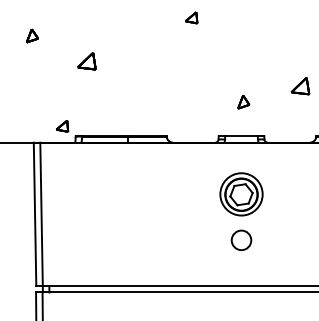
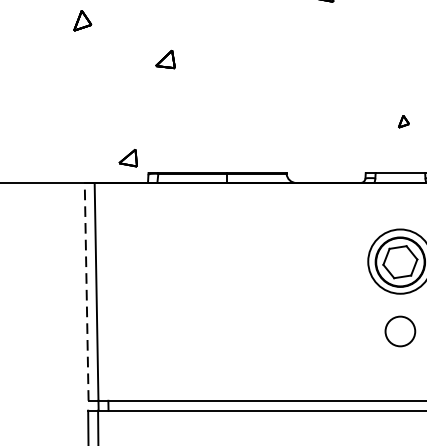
part: (86, 61) -> (164, 59), size x0.7
part: (243, 102) -> (403, 121), size x0.6
line: (35, 214) -> (87, 292), solid -> dashed

